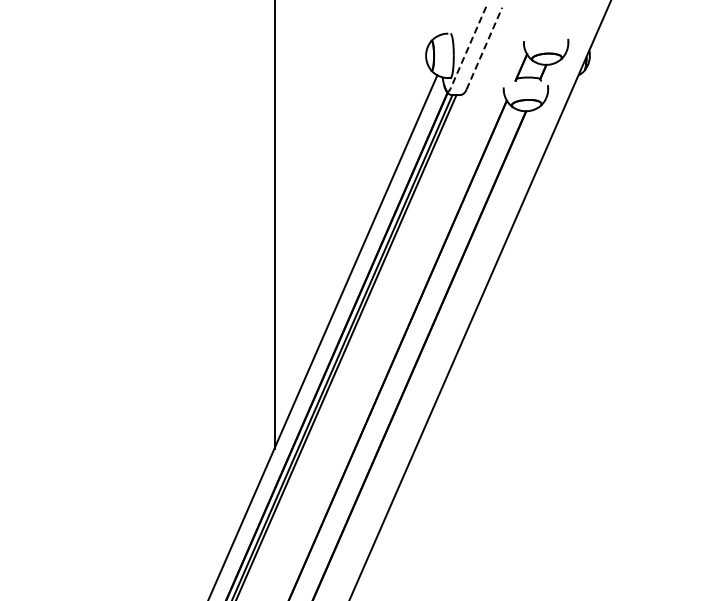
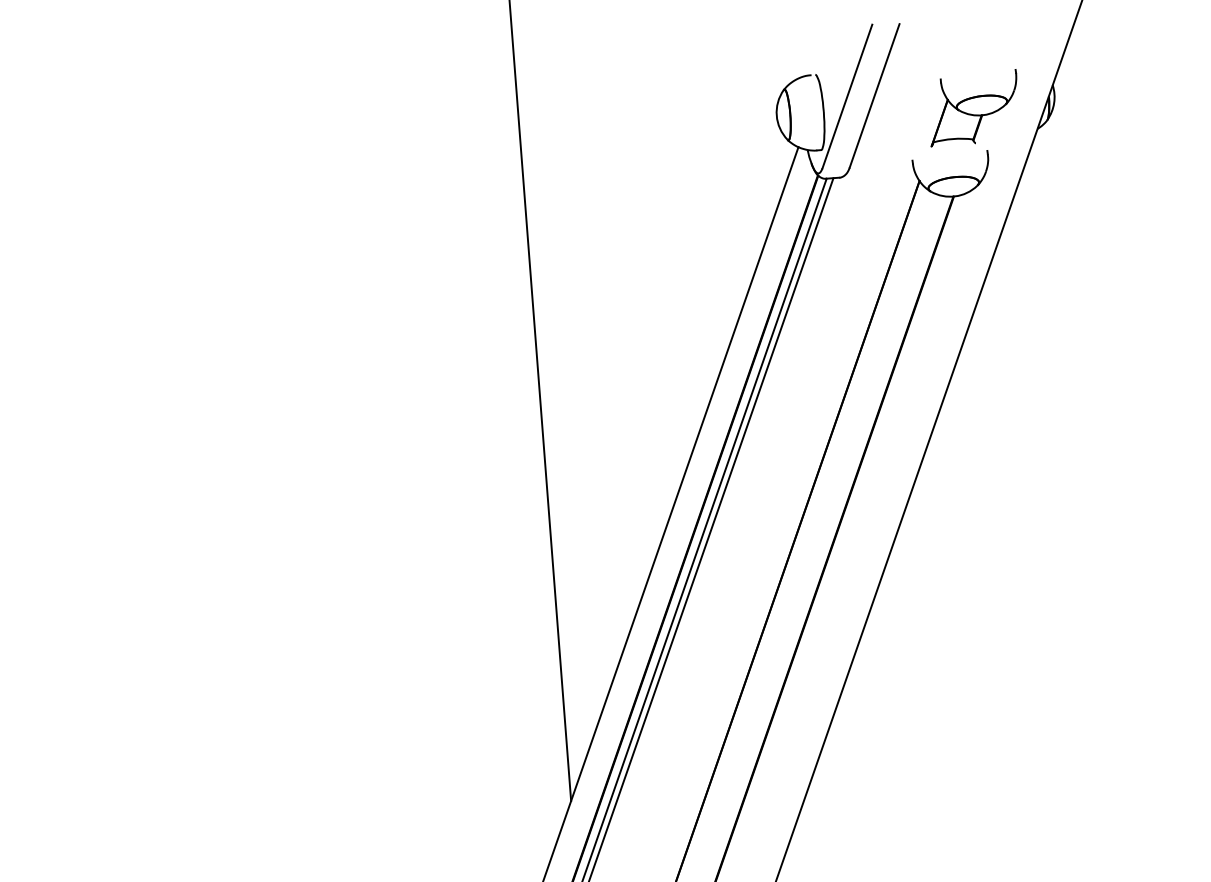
line: (468, 47) -> (847, 95), dashed -> solid
line: (484, 48) -> (874, 95), dashed -> solid

